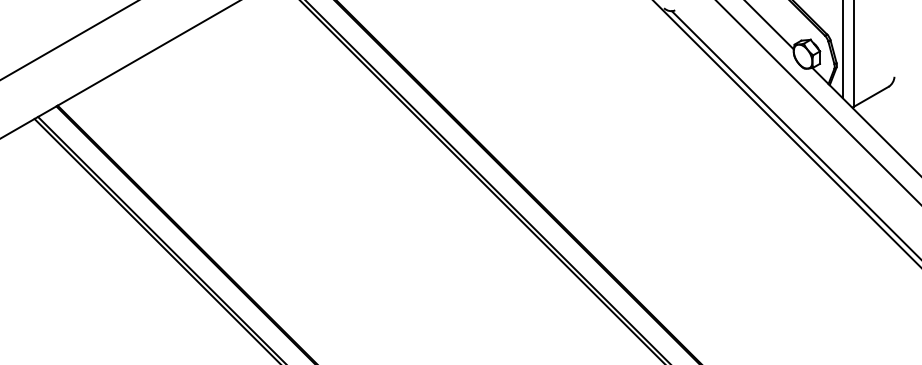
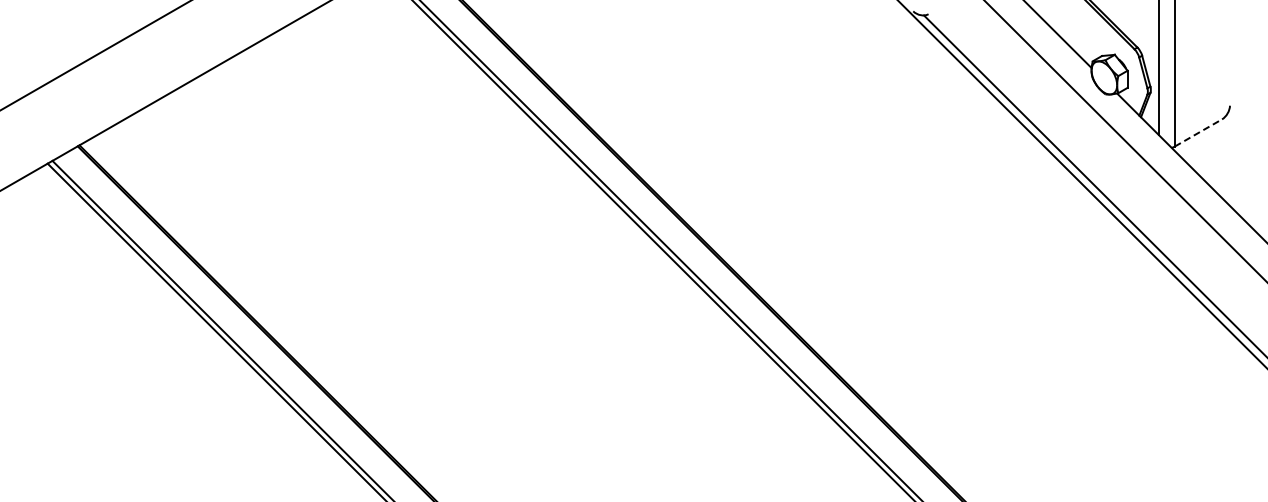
line: (871, 96) -> (1198, 132), solid -> dashed

